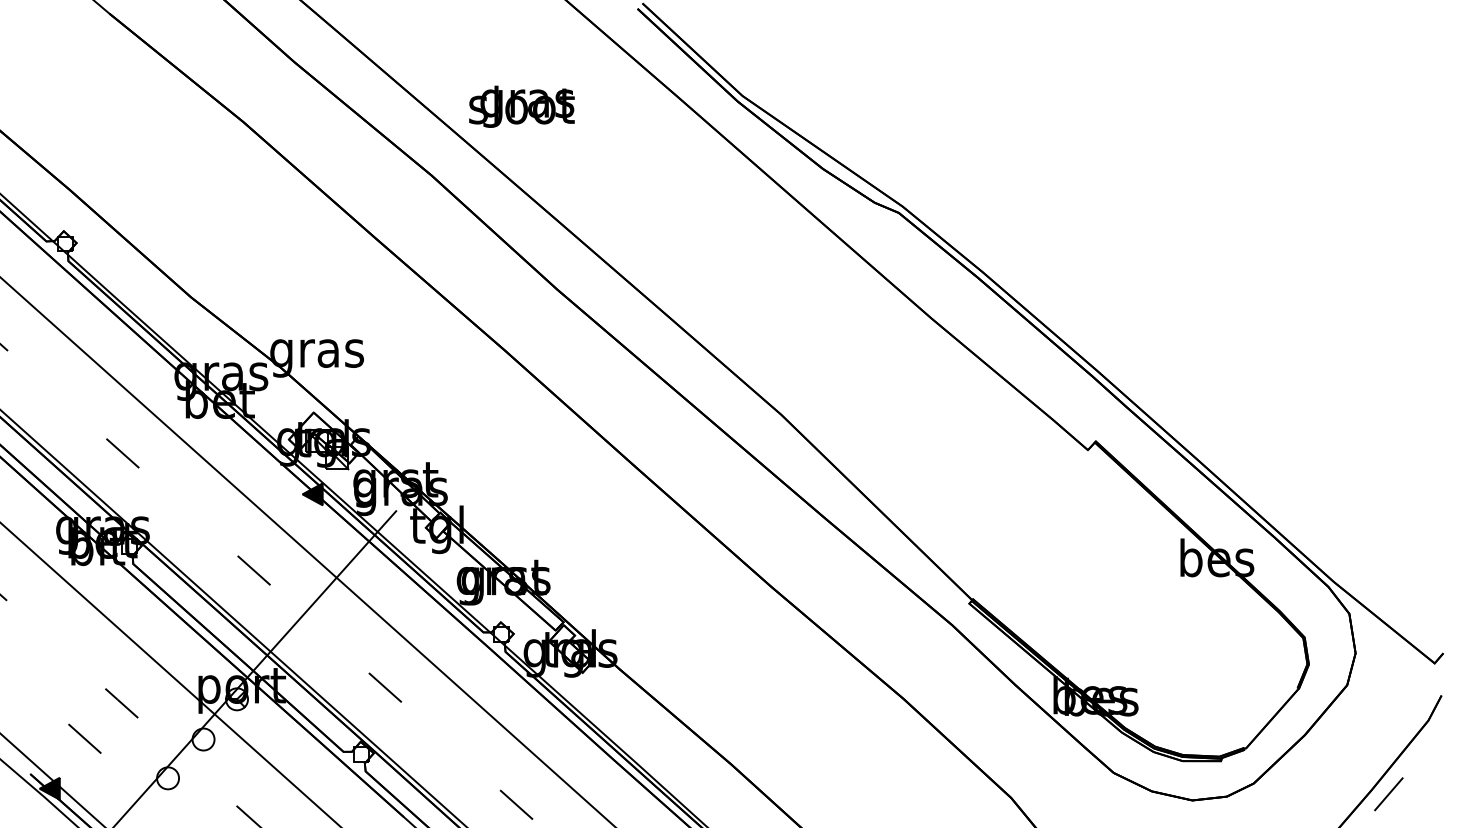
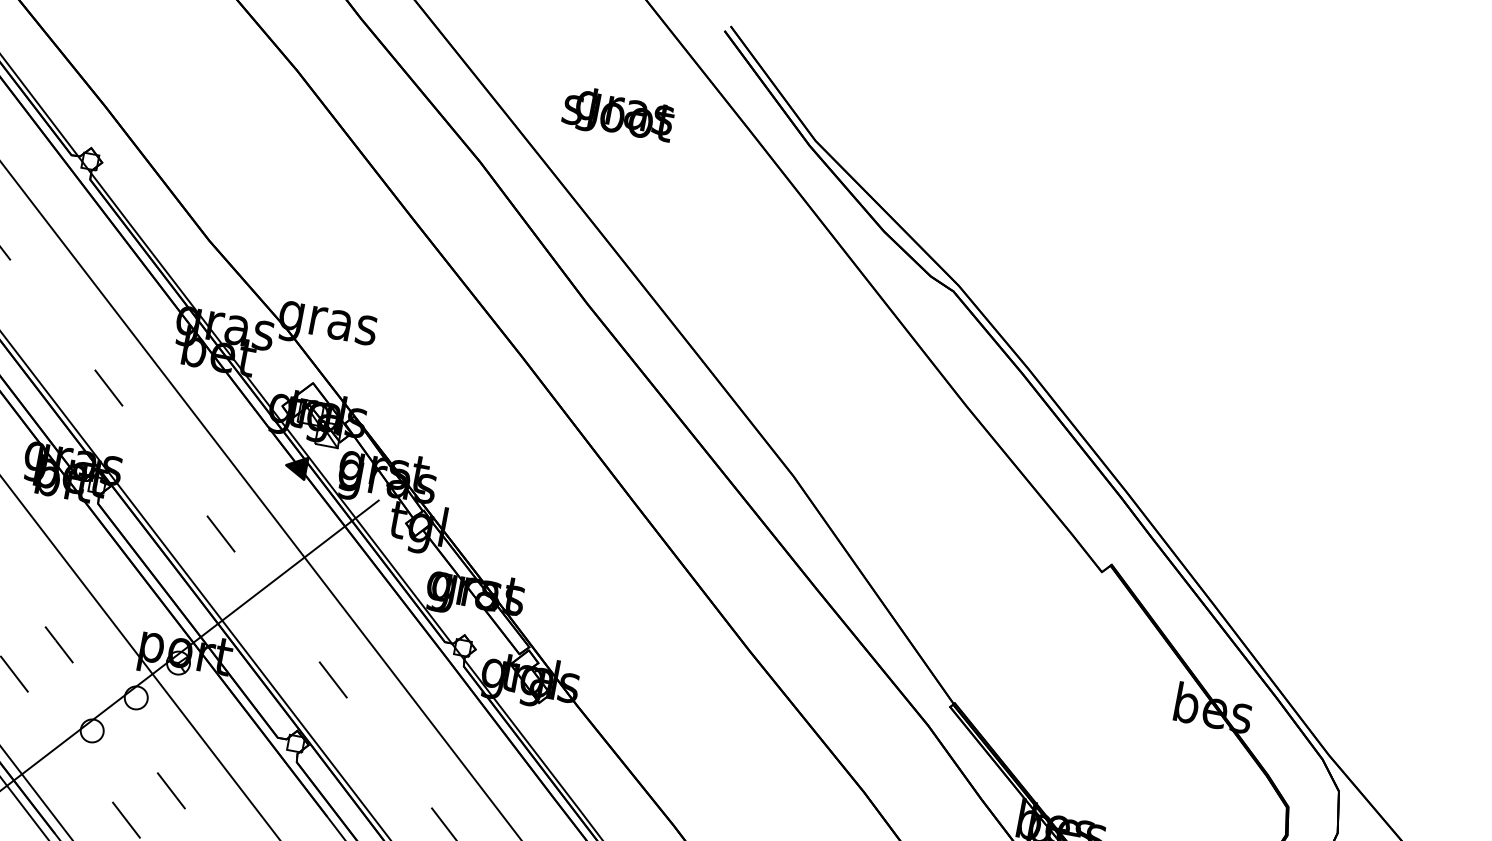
text: (521, 106) -> (618, 114), moved

